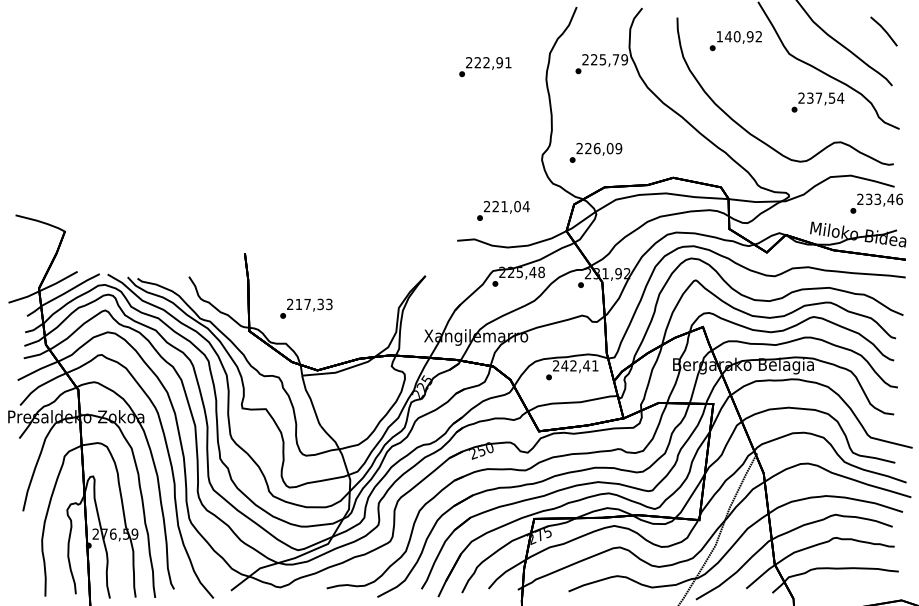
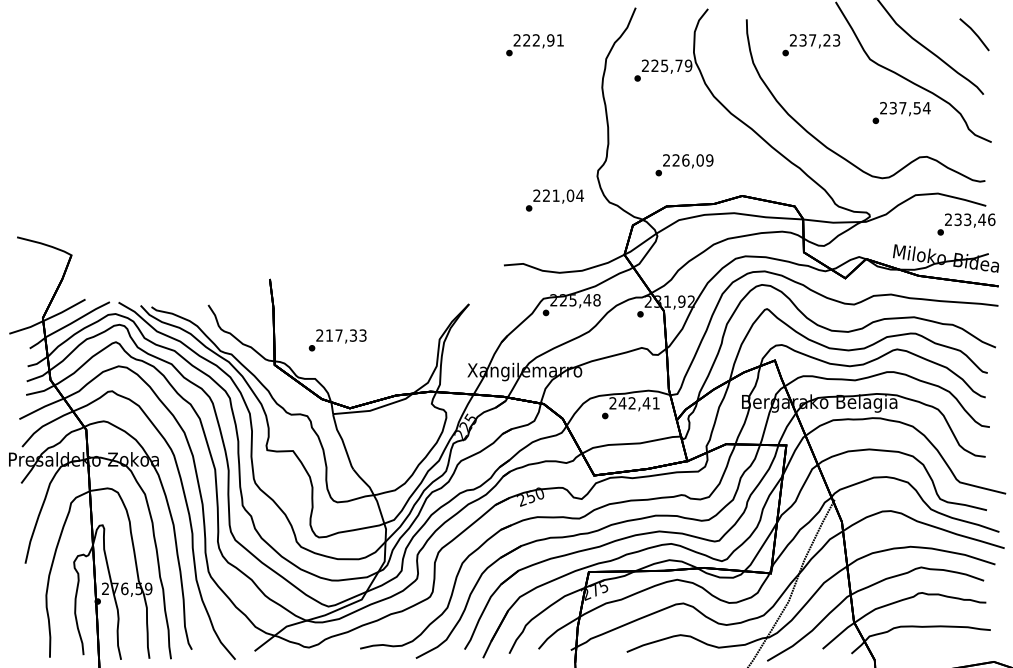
text: (739, 36) -> (815, 40), 140,92 -> 237,23
text: (485, 67) -> (535, 45), moved
text: (595, 152) -> (684, 164), moved
text: (503, 210) -> (555, 200), moved

